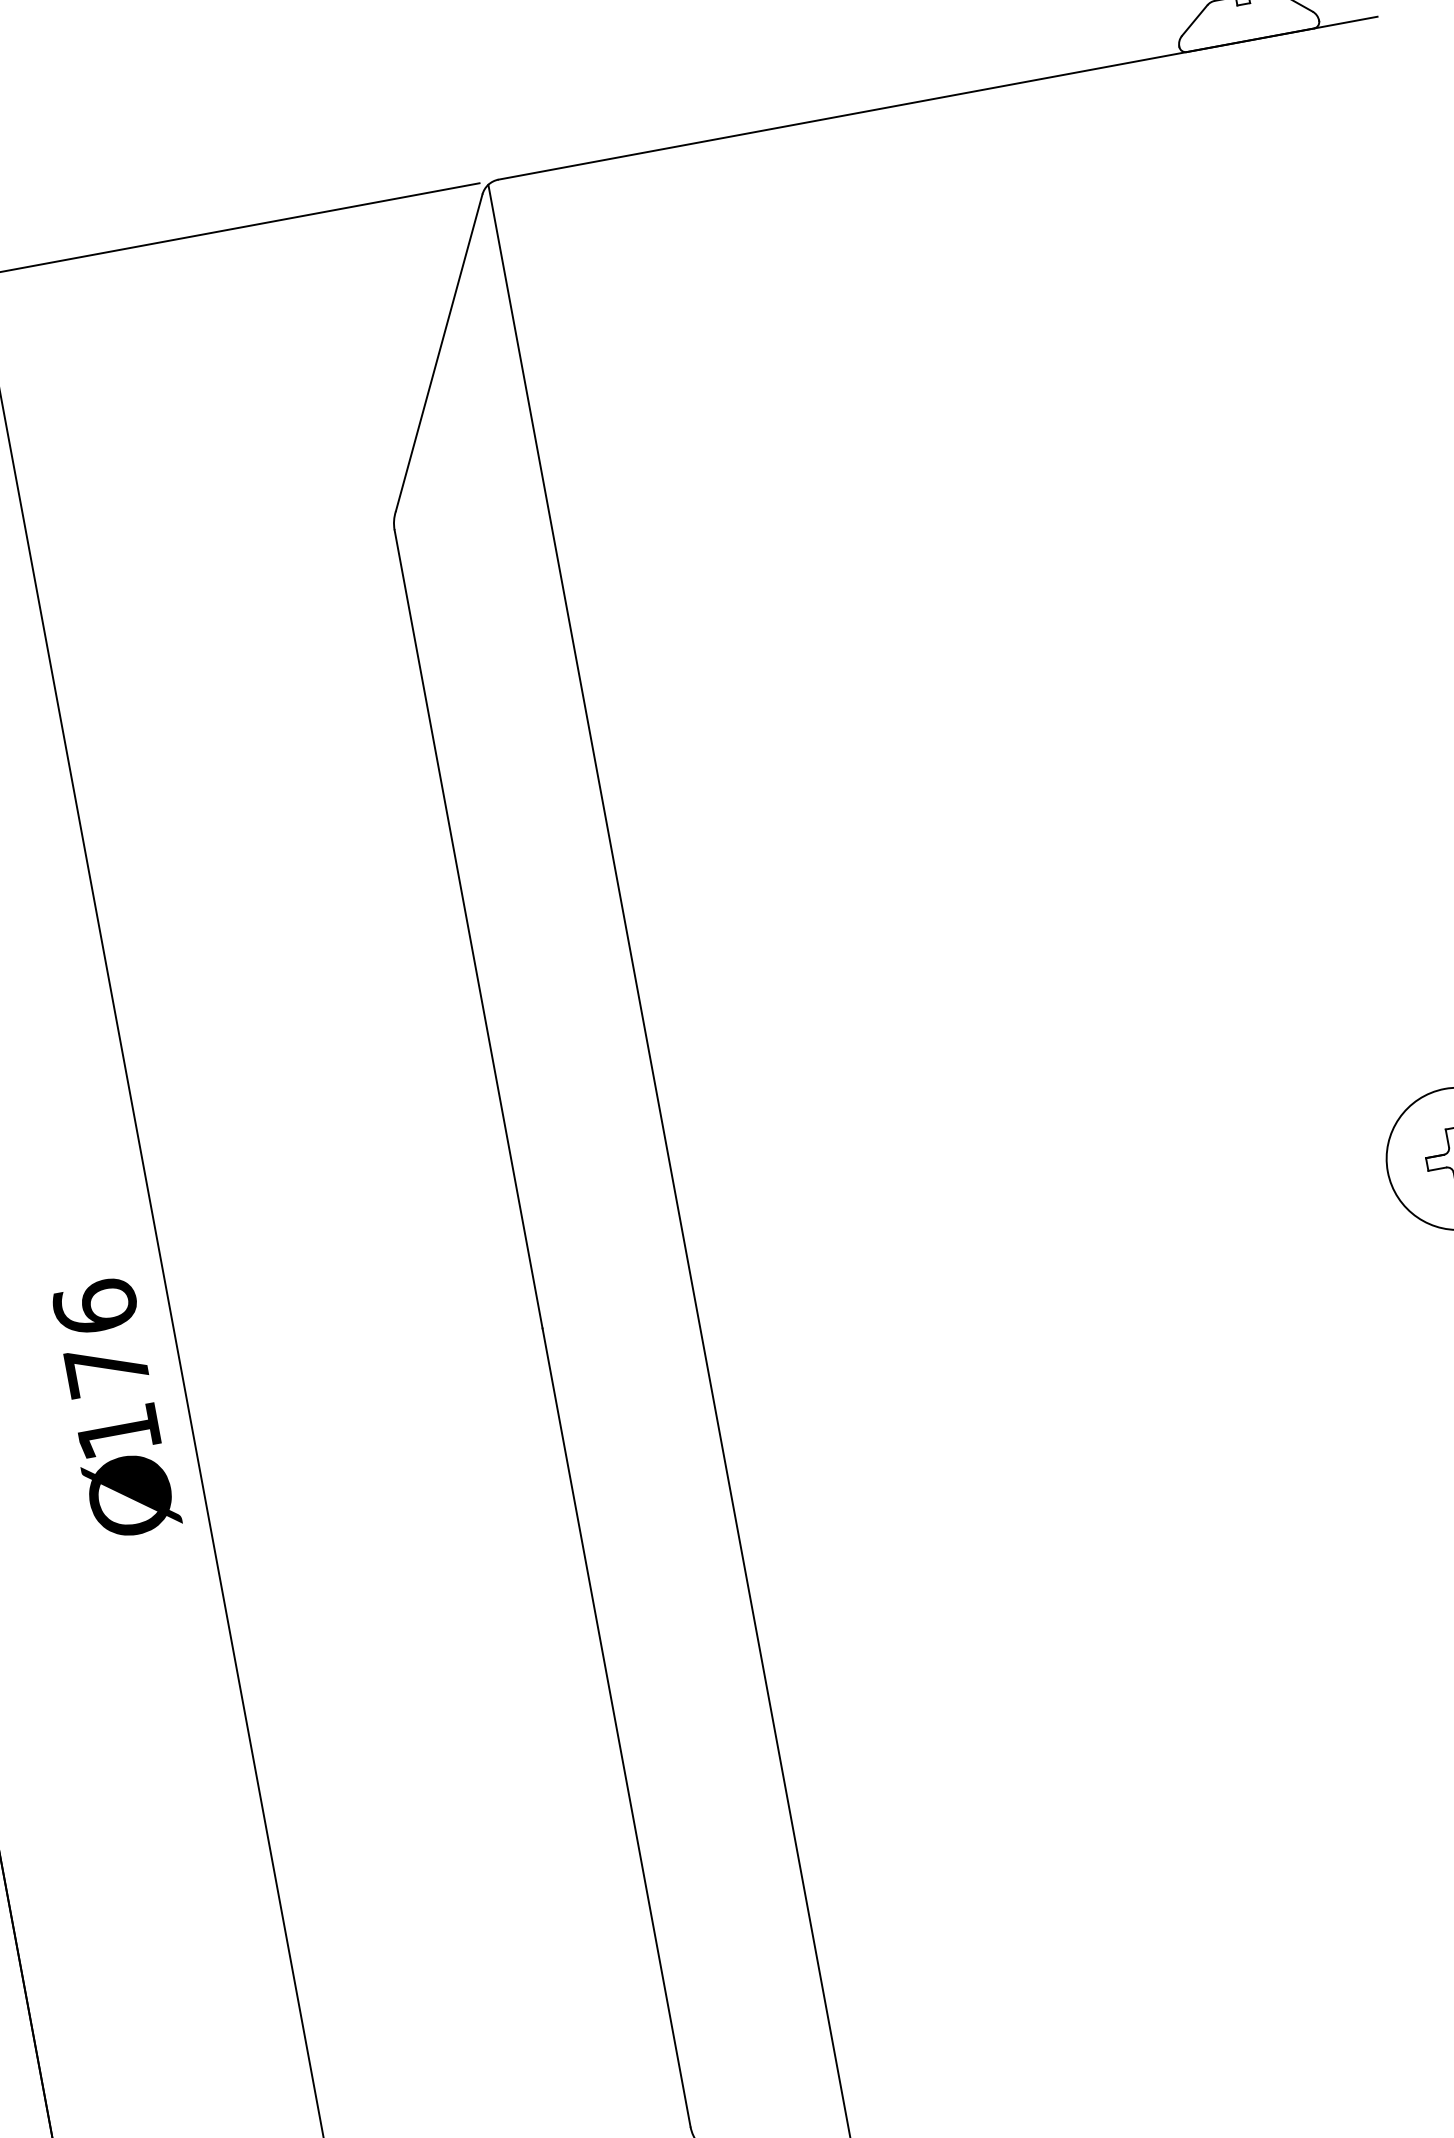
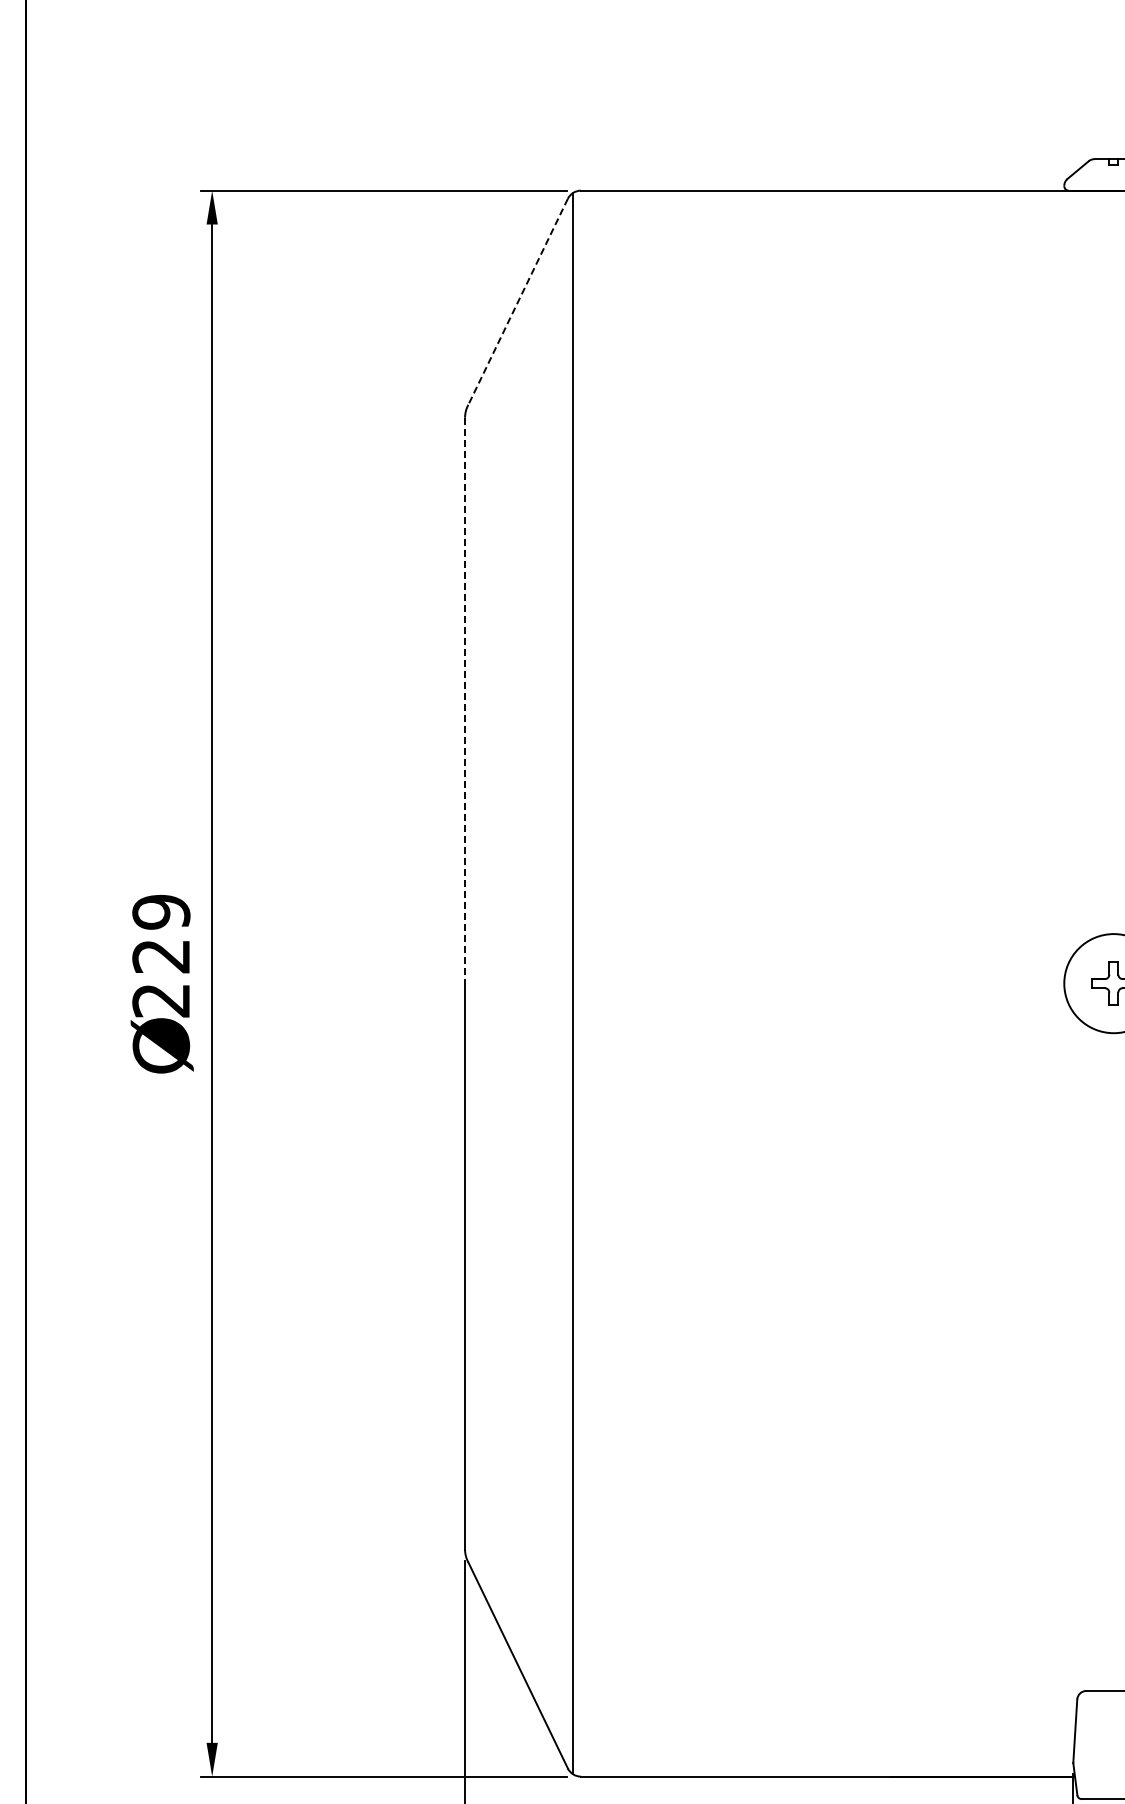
line: (438, 353) -> (517, 302), solid -> dashed
line: (469, 928) -> (465, 700), solid -> dashed
text: (107, 1368) -> (161, 955), 176 -> 229

